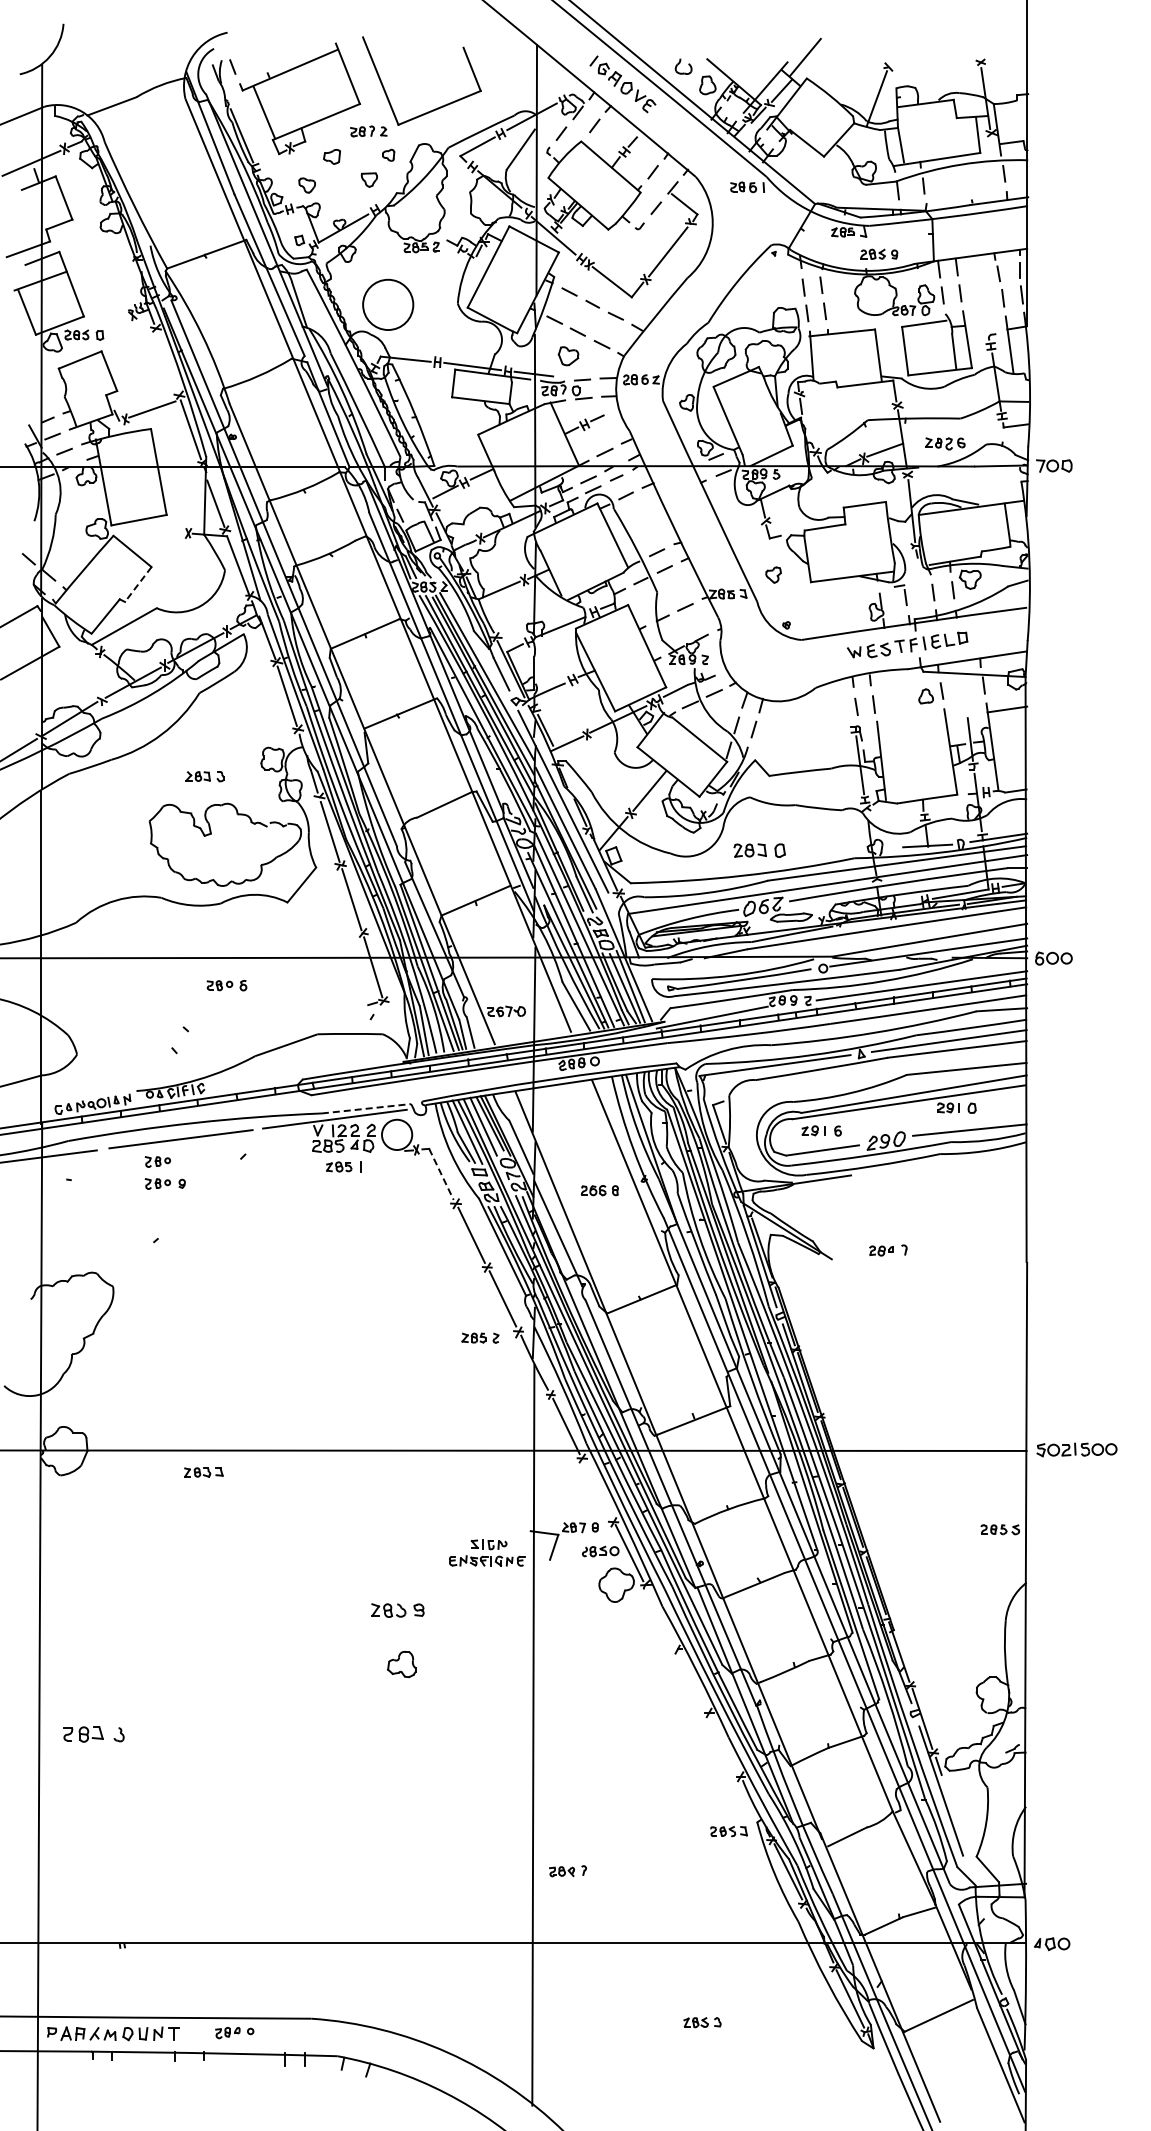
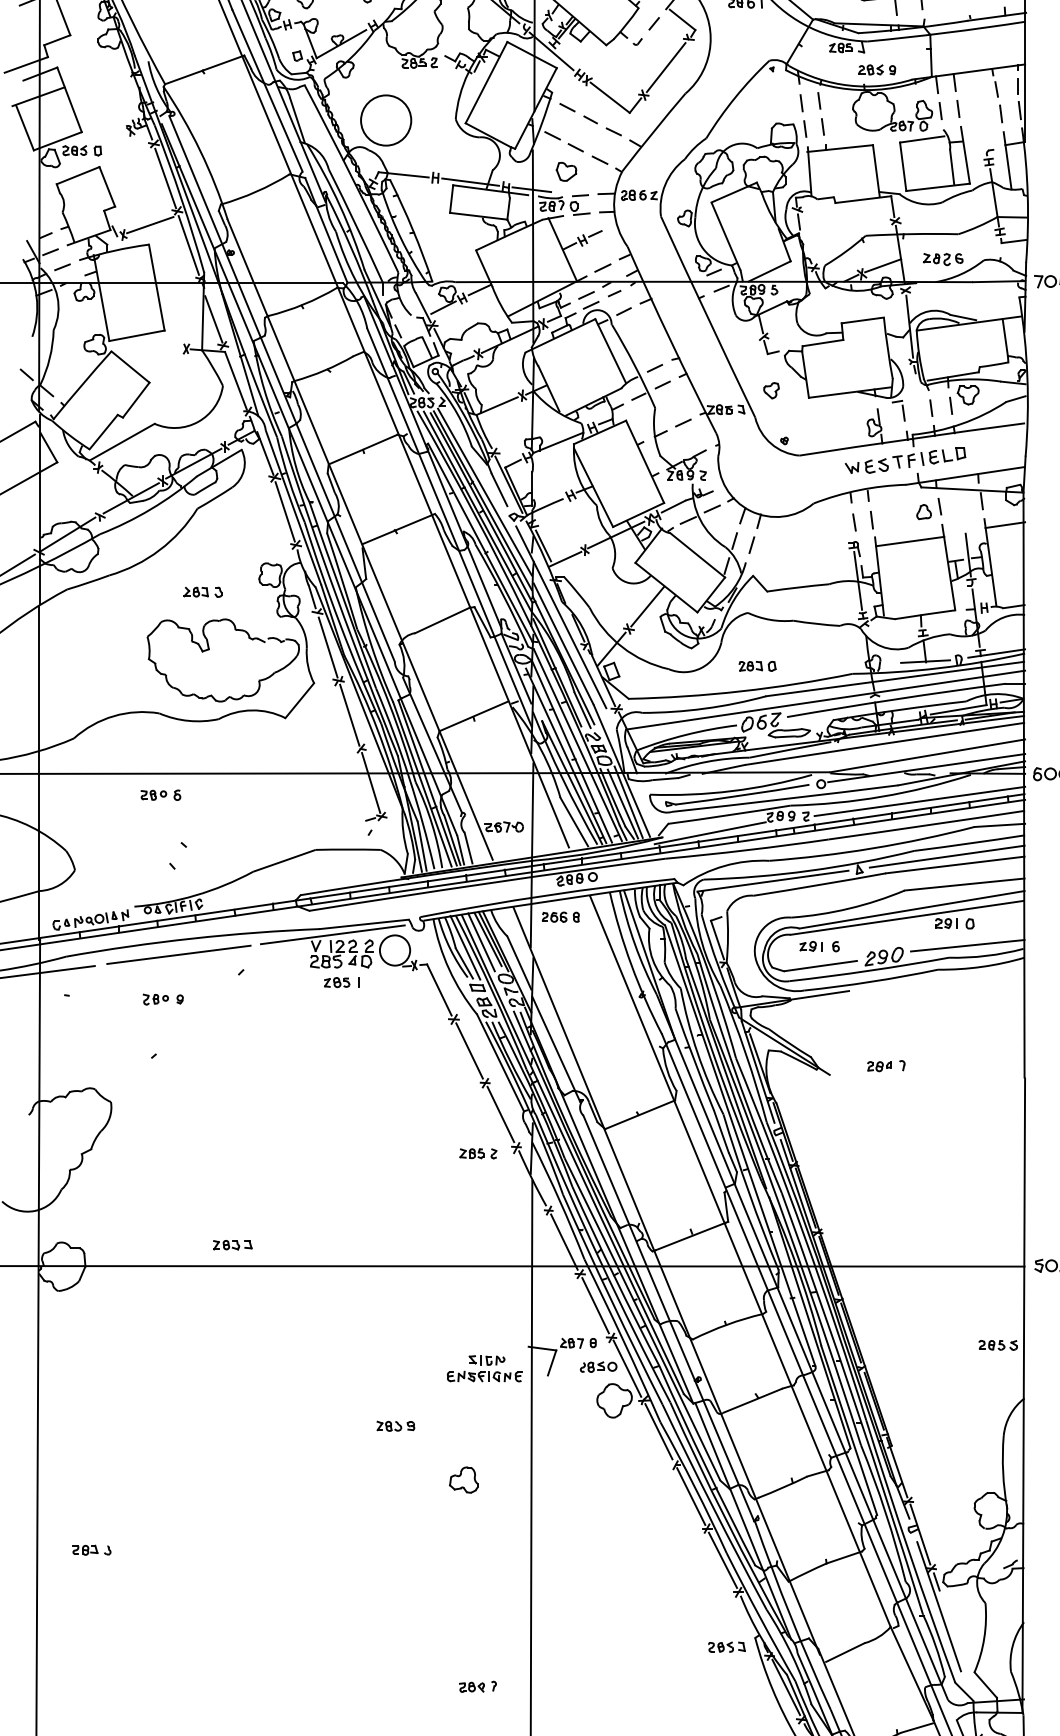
line: (167, 362) -> (165, 178), added
line: (138, 584) -> (136, 400), dashed -> solid
line: (912, 725) -> (910, 541), added
part: (759, 850) -> (757, 666), size x0.71
part: (226, 985) -> (160, 795), moved
line: (366, 1108) -> (364, 924), dashed -> solid
part: (157, 1161) -> (155, 977), removed
line: (441, 1174) -> (439, 990), dashed -> solid
part: (599, 1190) -> (560, 917), moved
part: (203, 1472) -> (232, 1245), moved
line: (597, 1489) -> (595, 1305), added
part: (397, 1610) -> (395, 1426), size x0.71
line: (660, 1615) -> (658, 1431), added
part: (401, 1663) -> (463, 1479), moved
line: (693, 1680) -> (691, 1496), added
part: (93, 1734) -> (91, 1550), size x0.62
line: (724, 1744) -> (722, 1560), added
part: (567, 1871) -> (477, 1687), moved

